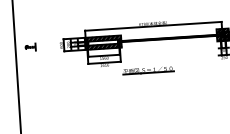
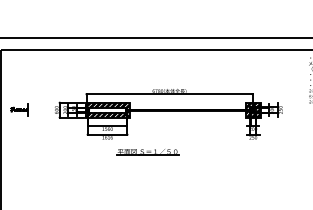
part: (30, 46) -> (18, 109), size x1.4
part: (147, 70) -> (147, 152), moved

